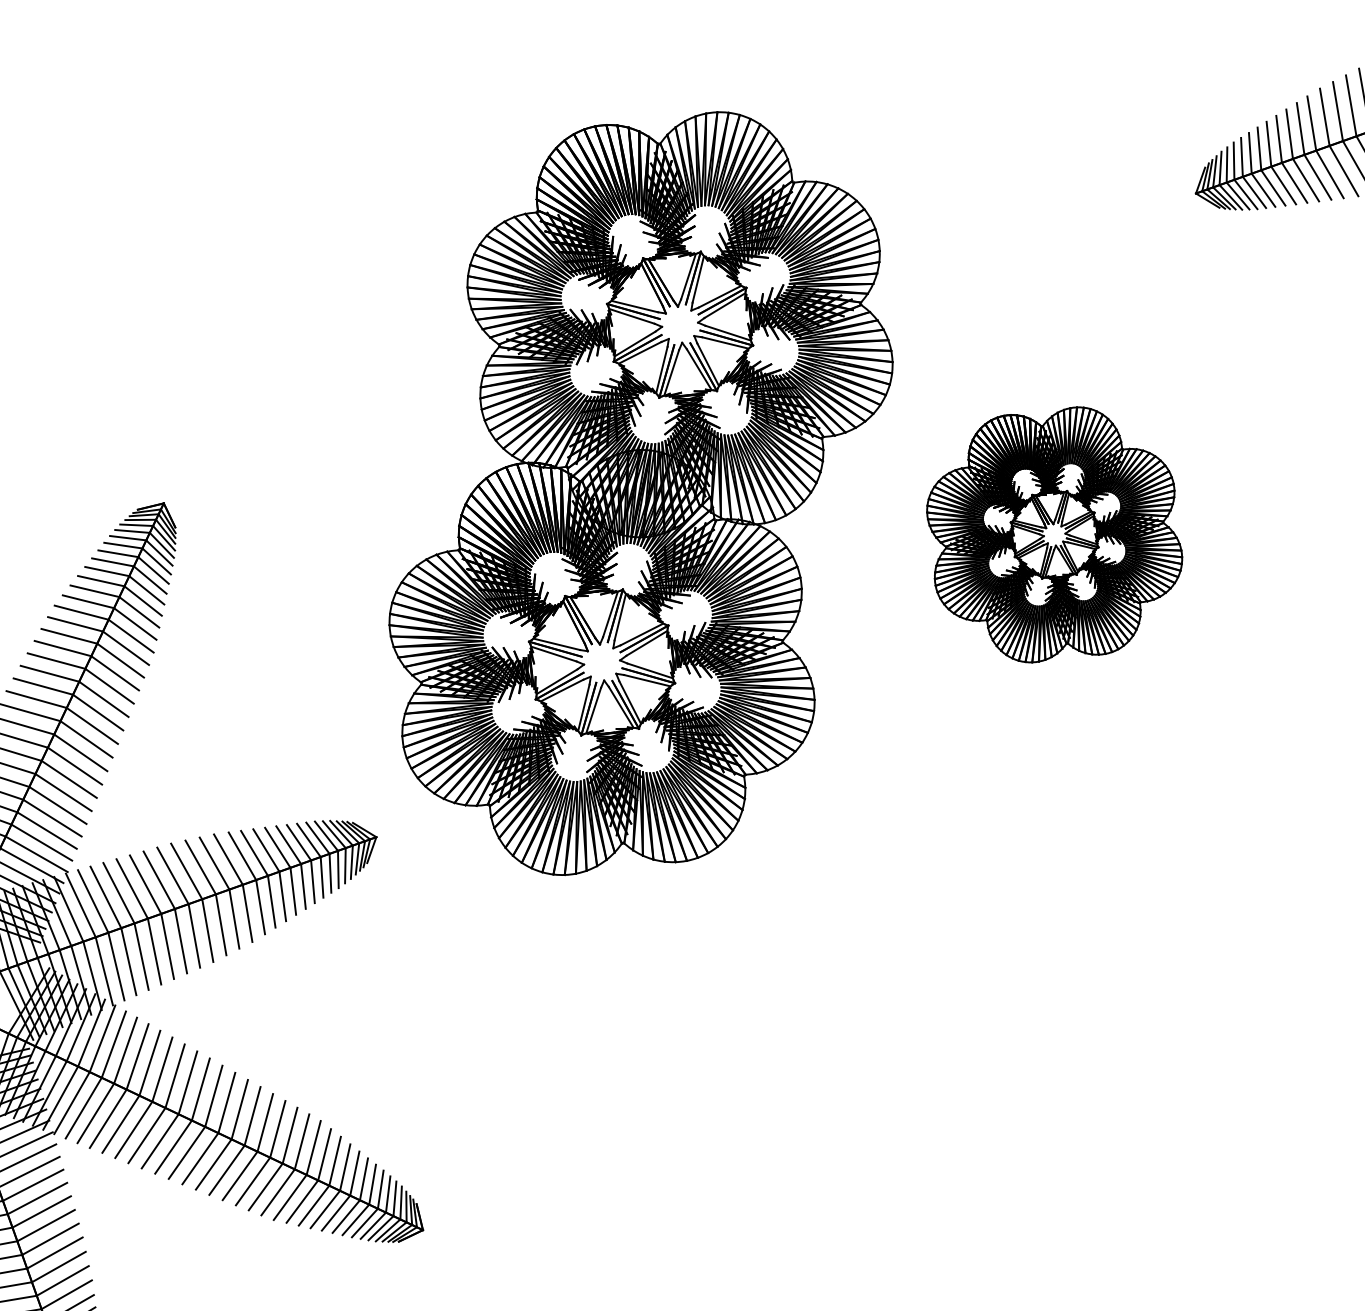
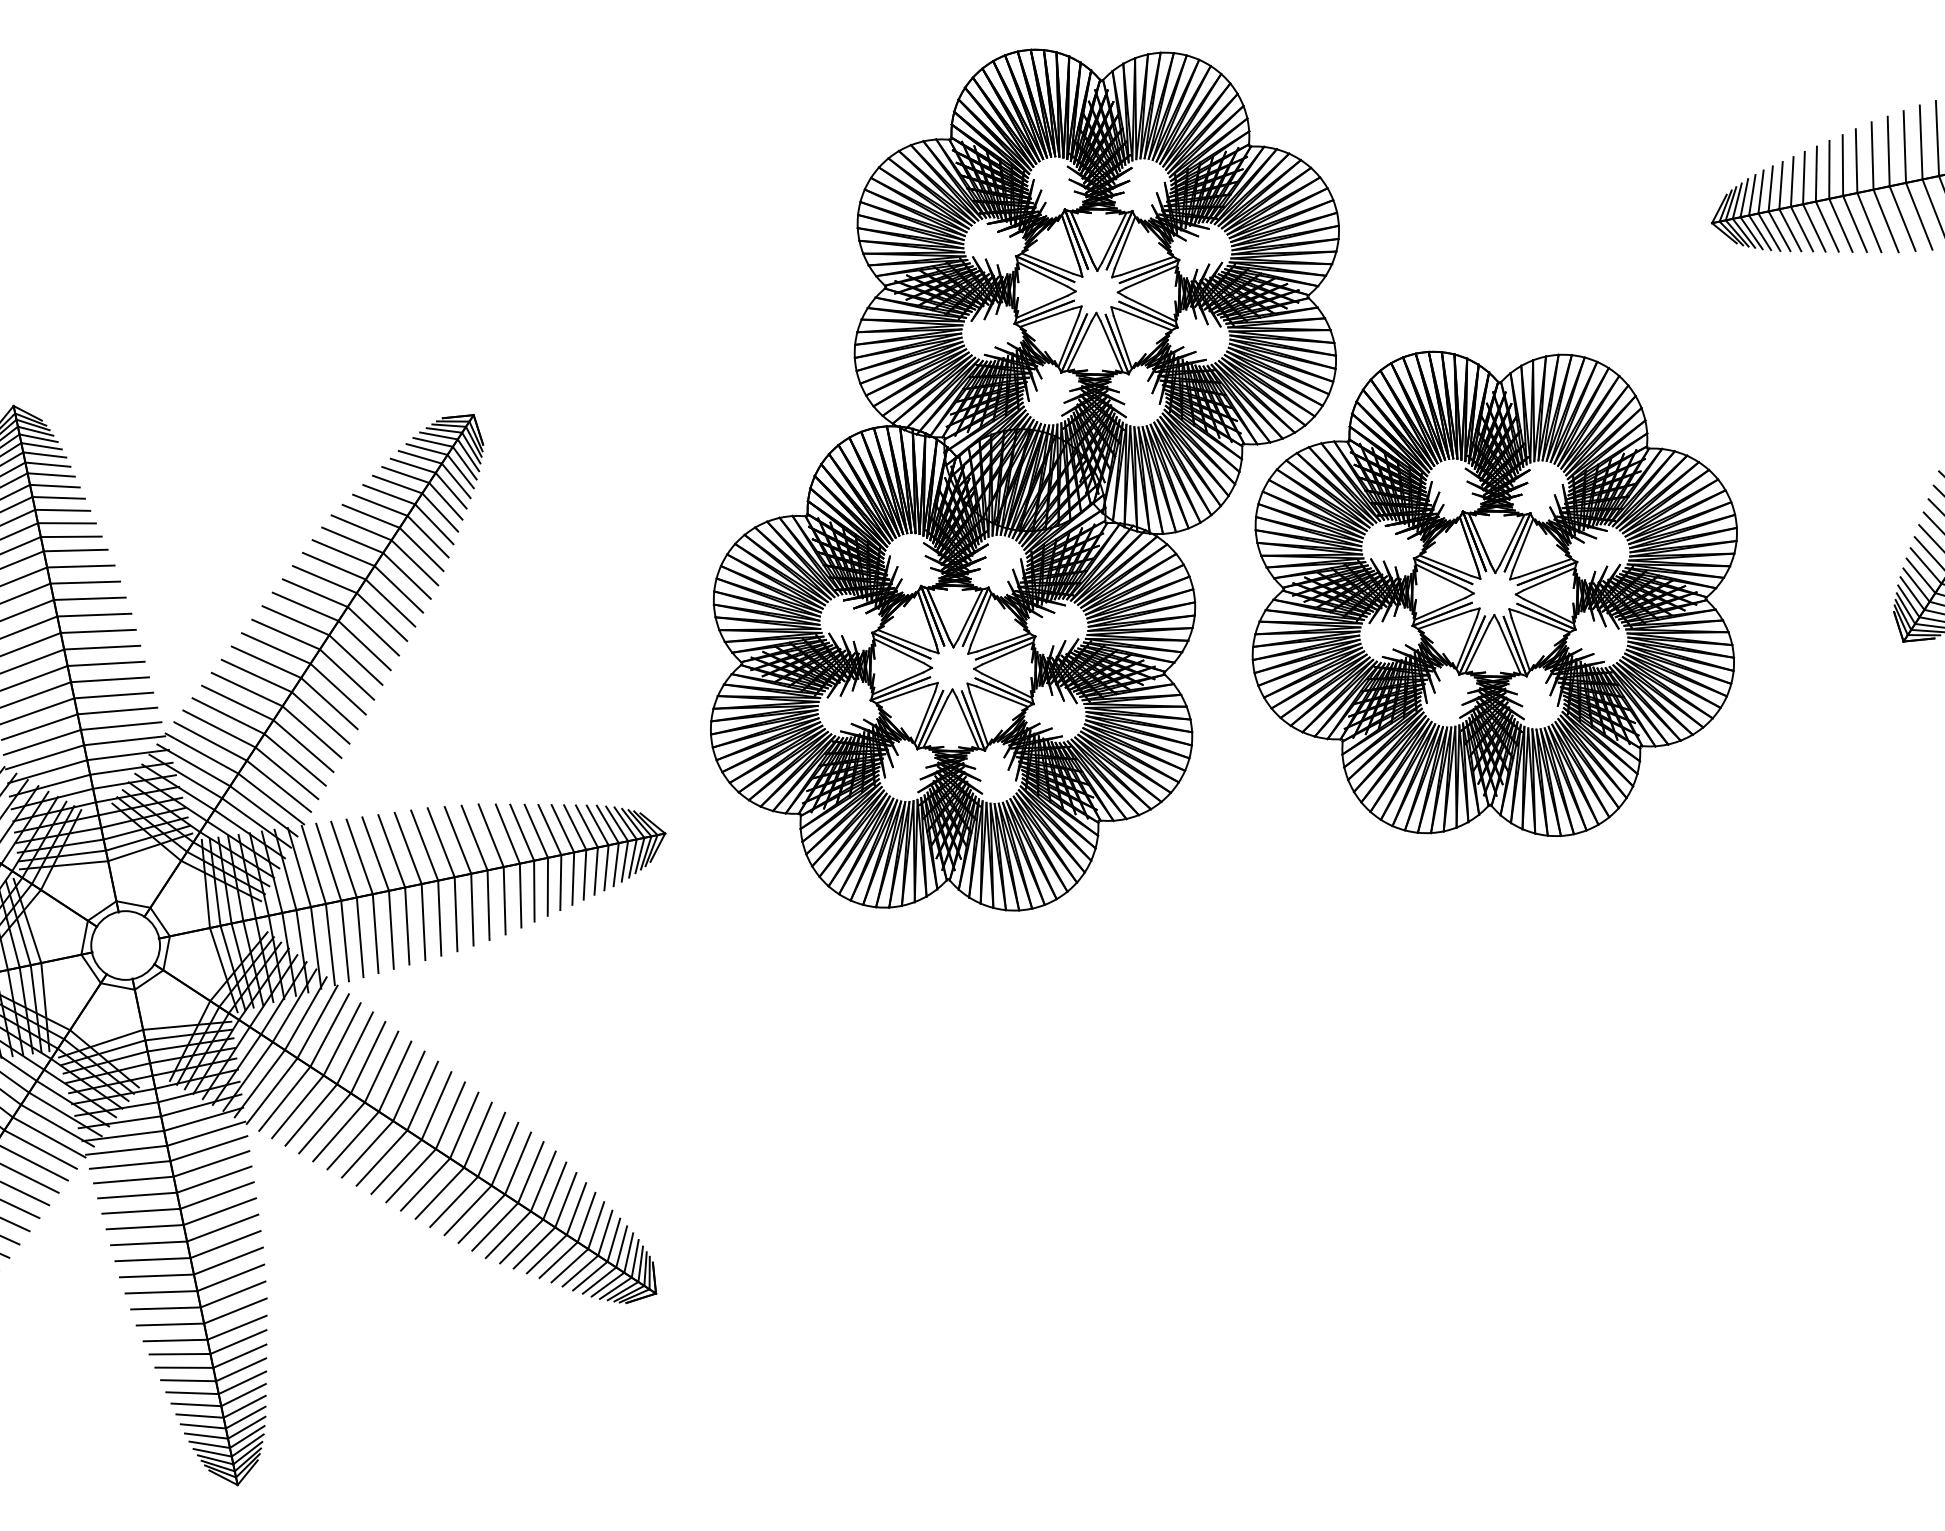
part: (1054, 534) -> (1494, 593), size x1.67

